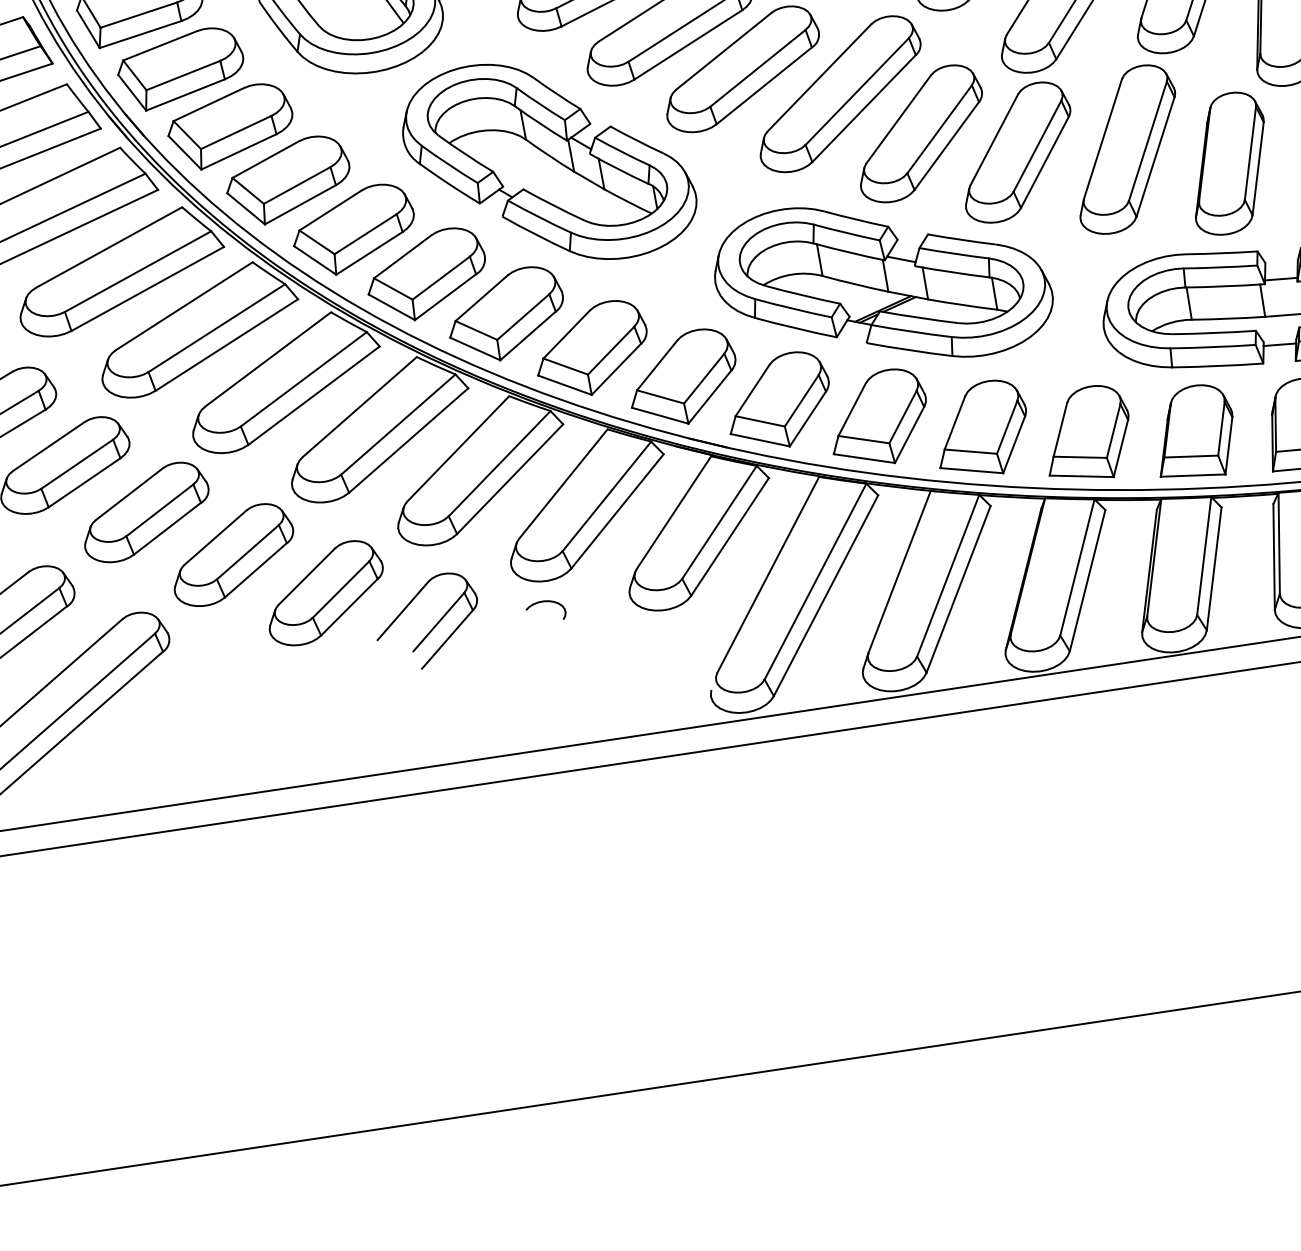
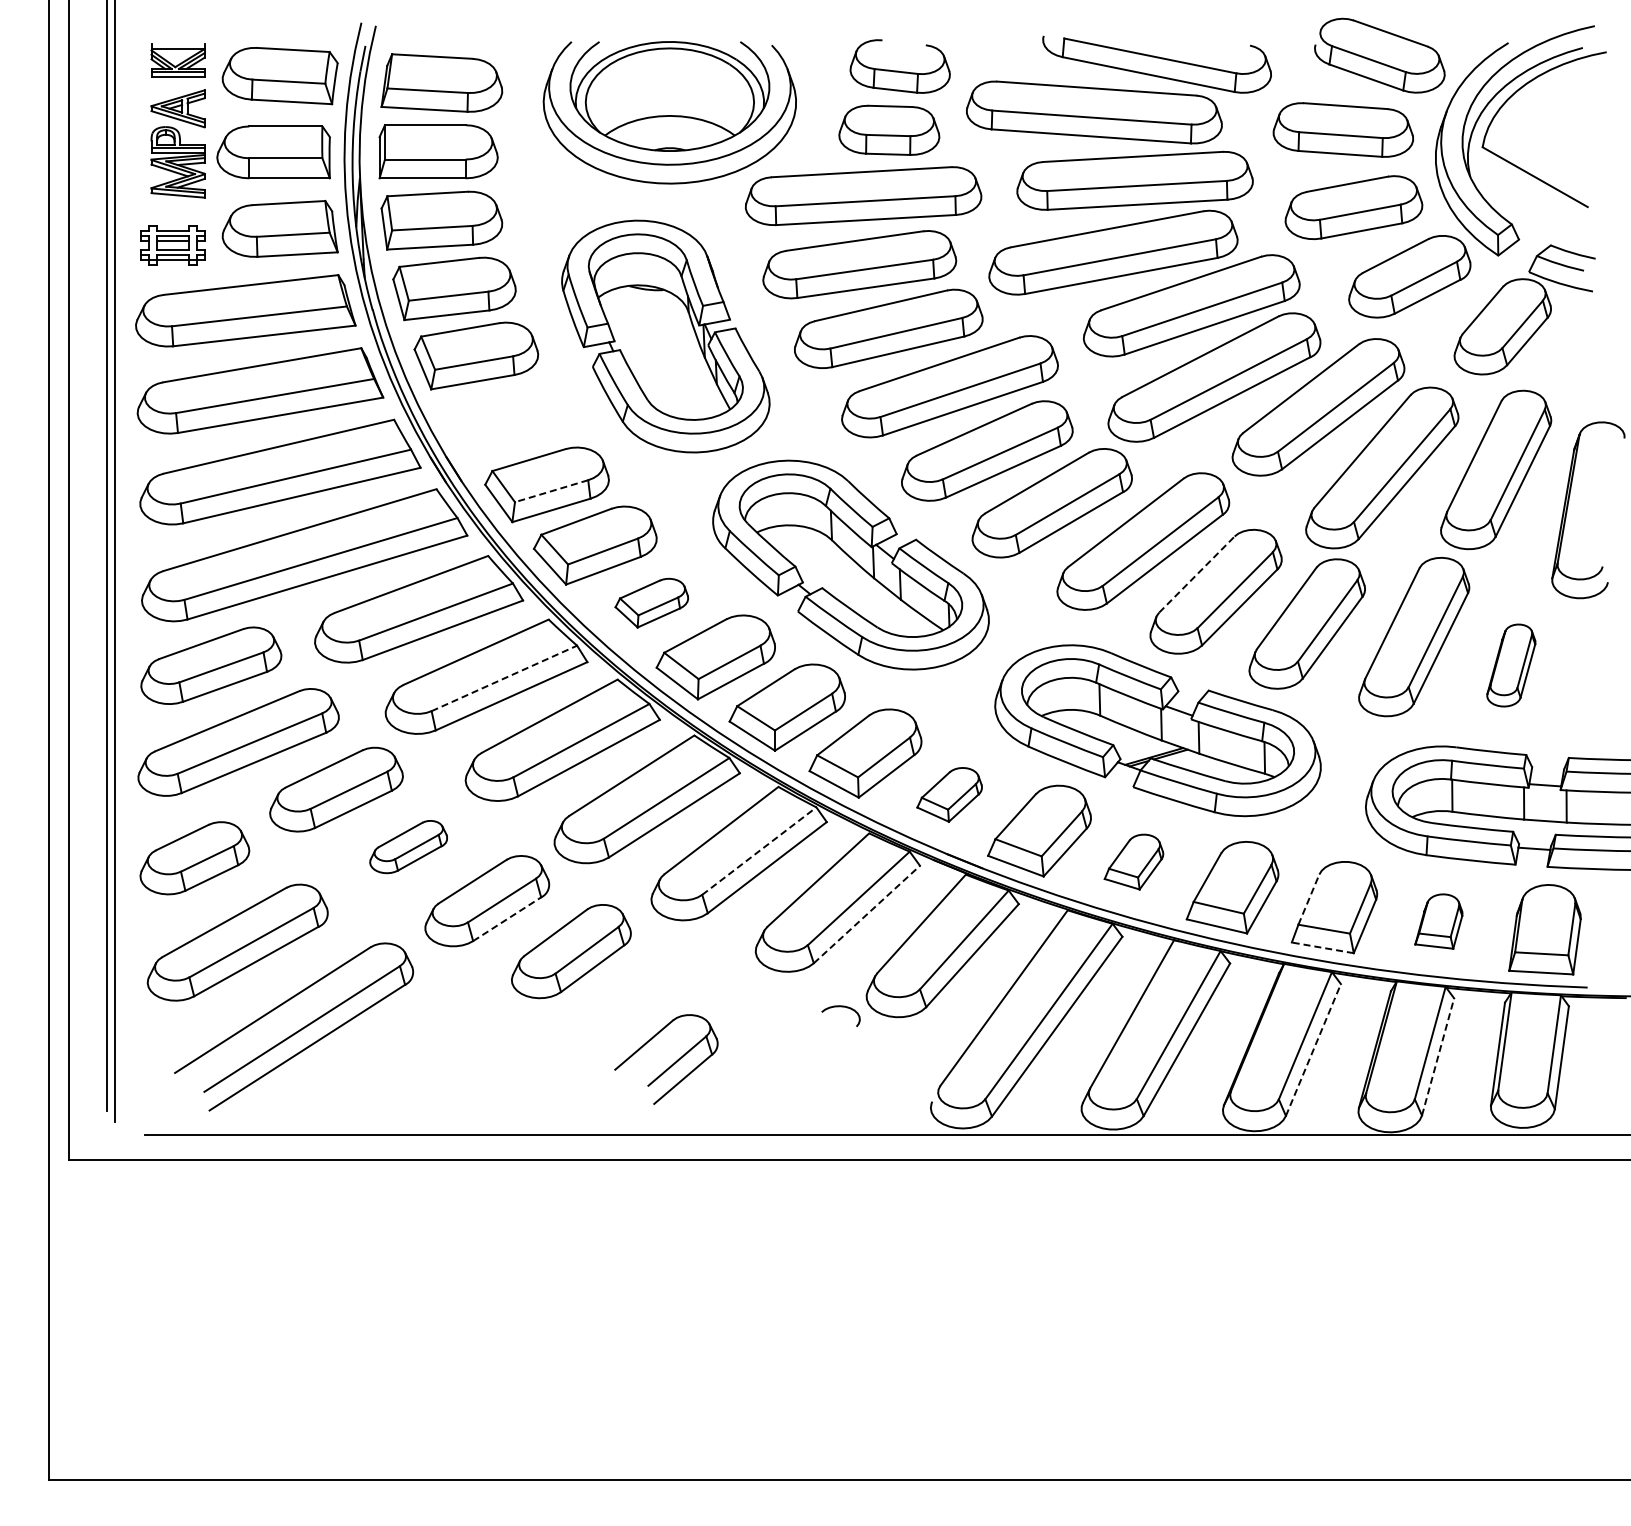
part: (181, 68) -> (507, 421), removed
line: (898, 119) -> (1196, 574), solid -> dashed
line: (236, 132) -> (551, 491), solid -> dashed
part: (1229, 163) -> (1511, 665), size x0.6
part: (353, 229) -> (651, 602), size x0.6
line: (217, 328) -> (504, 678), solid -> dashed
part: (682, 378) -> (949, 794), size x0.6
part: (878, 417) -> (1133, 861), size x0.6
line: (1060, 429) -> (1309, 899), solid -> dashed
part: (1194, 432) -> (1438, 921), size x0.6
line: (499, 464) -> (759, 851), solid -> dashed
line: (1081, 476) -> (1322, 947), solid -> dashed
part: (145, 511) -> (408, 846), size x0.6
line: (618, 511) -> (867, 914), solid -> dashed
line: (1214, 568) -> (1438, 1056), solid -> dashed
line: (256, 569) -> (507, 918), solid -> dashed
line: (1087, 580) -> (1313, 1049), solid -> dashed
curve: (544, 602) -> (840, 1007), moved
part: (433, 626) -> (671, 1064), moved

